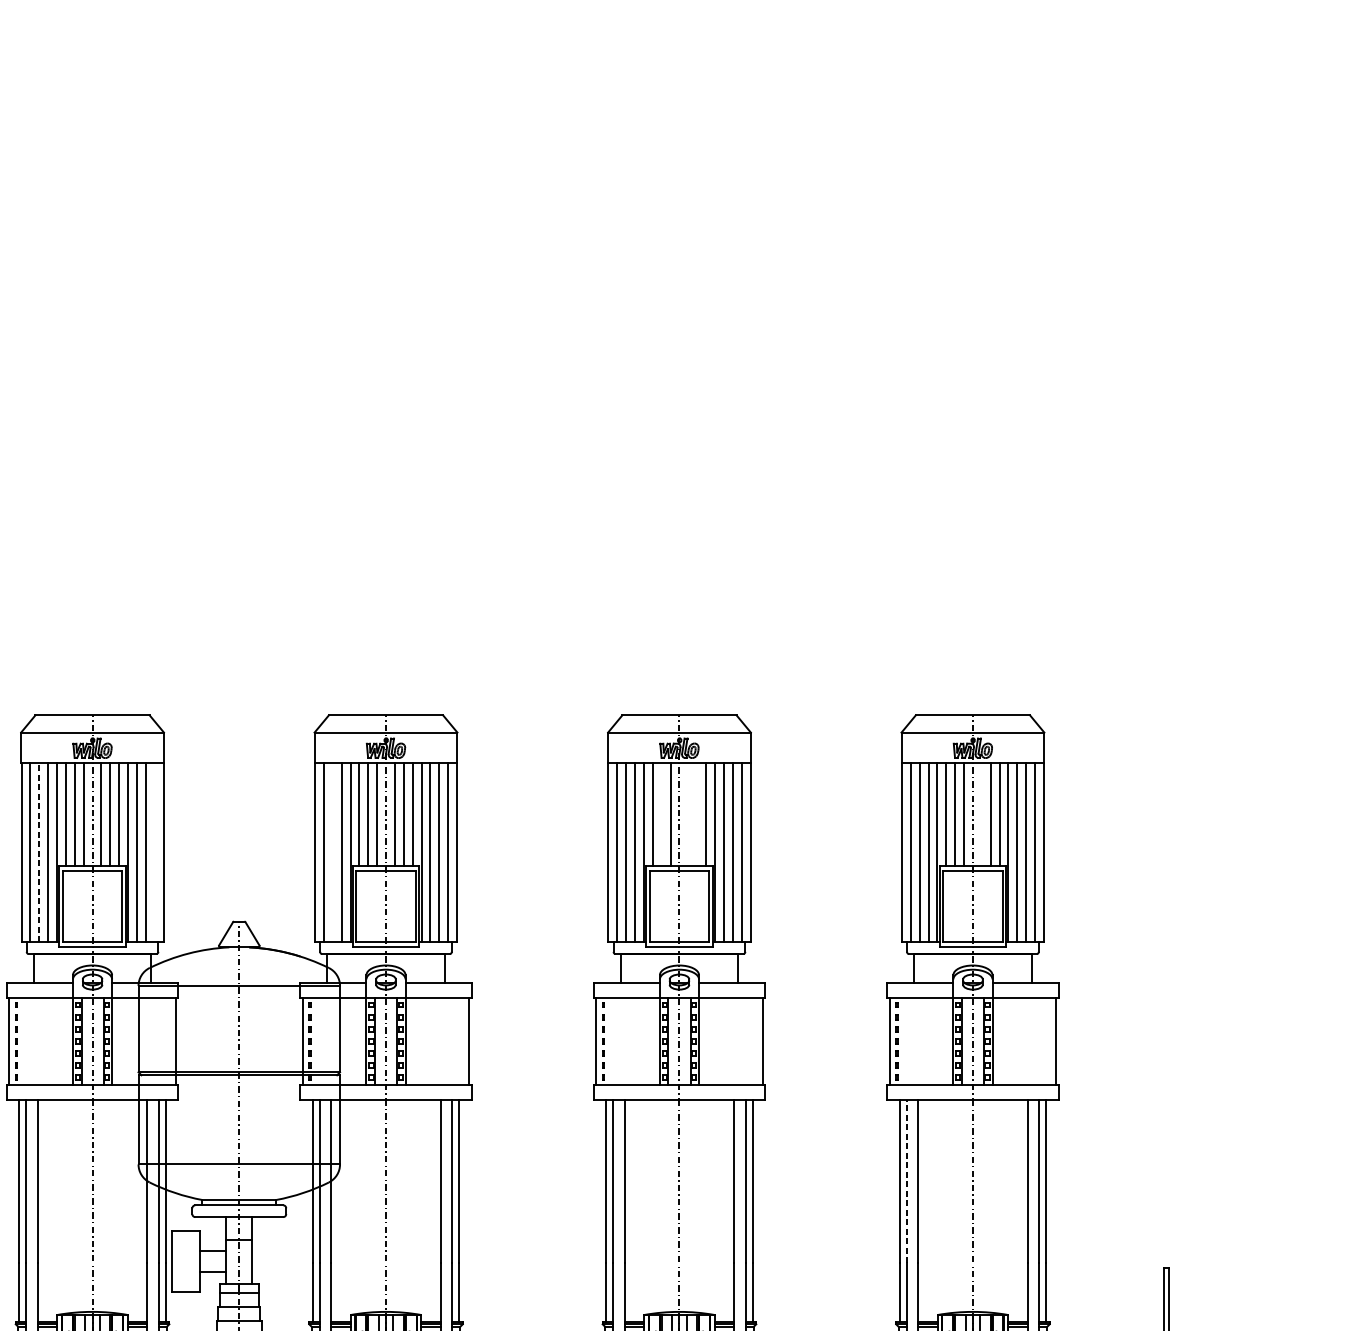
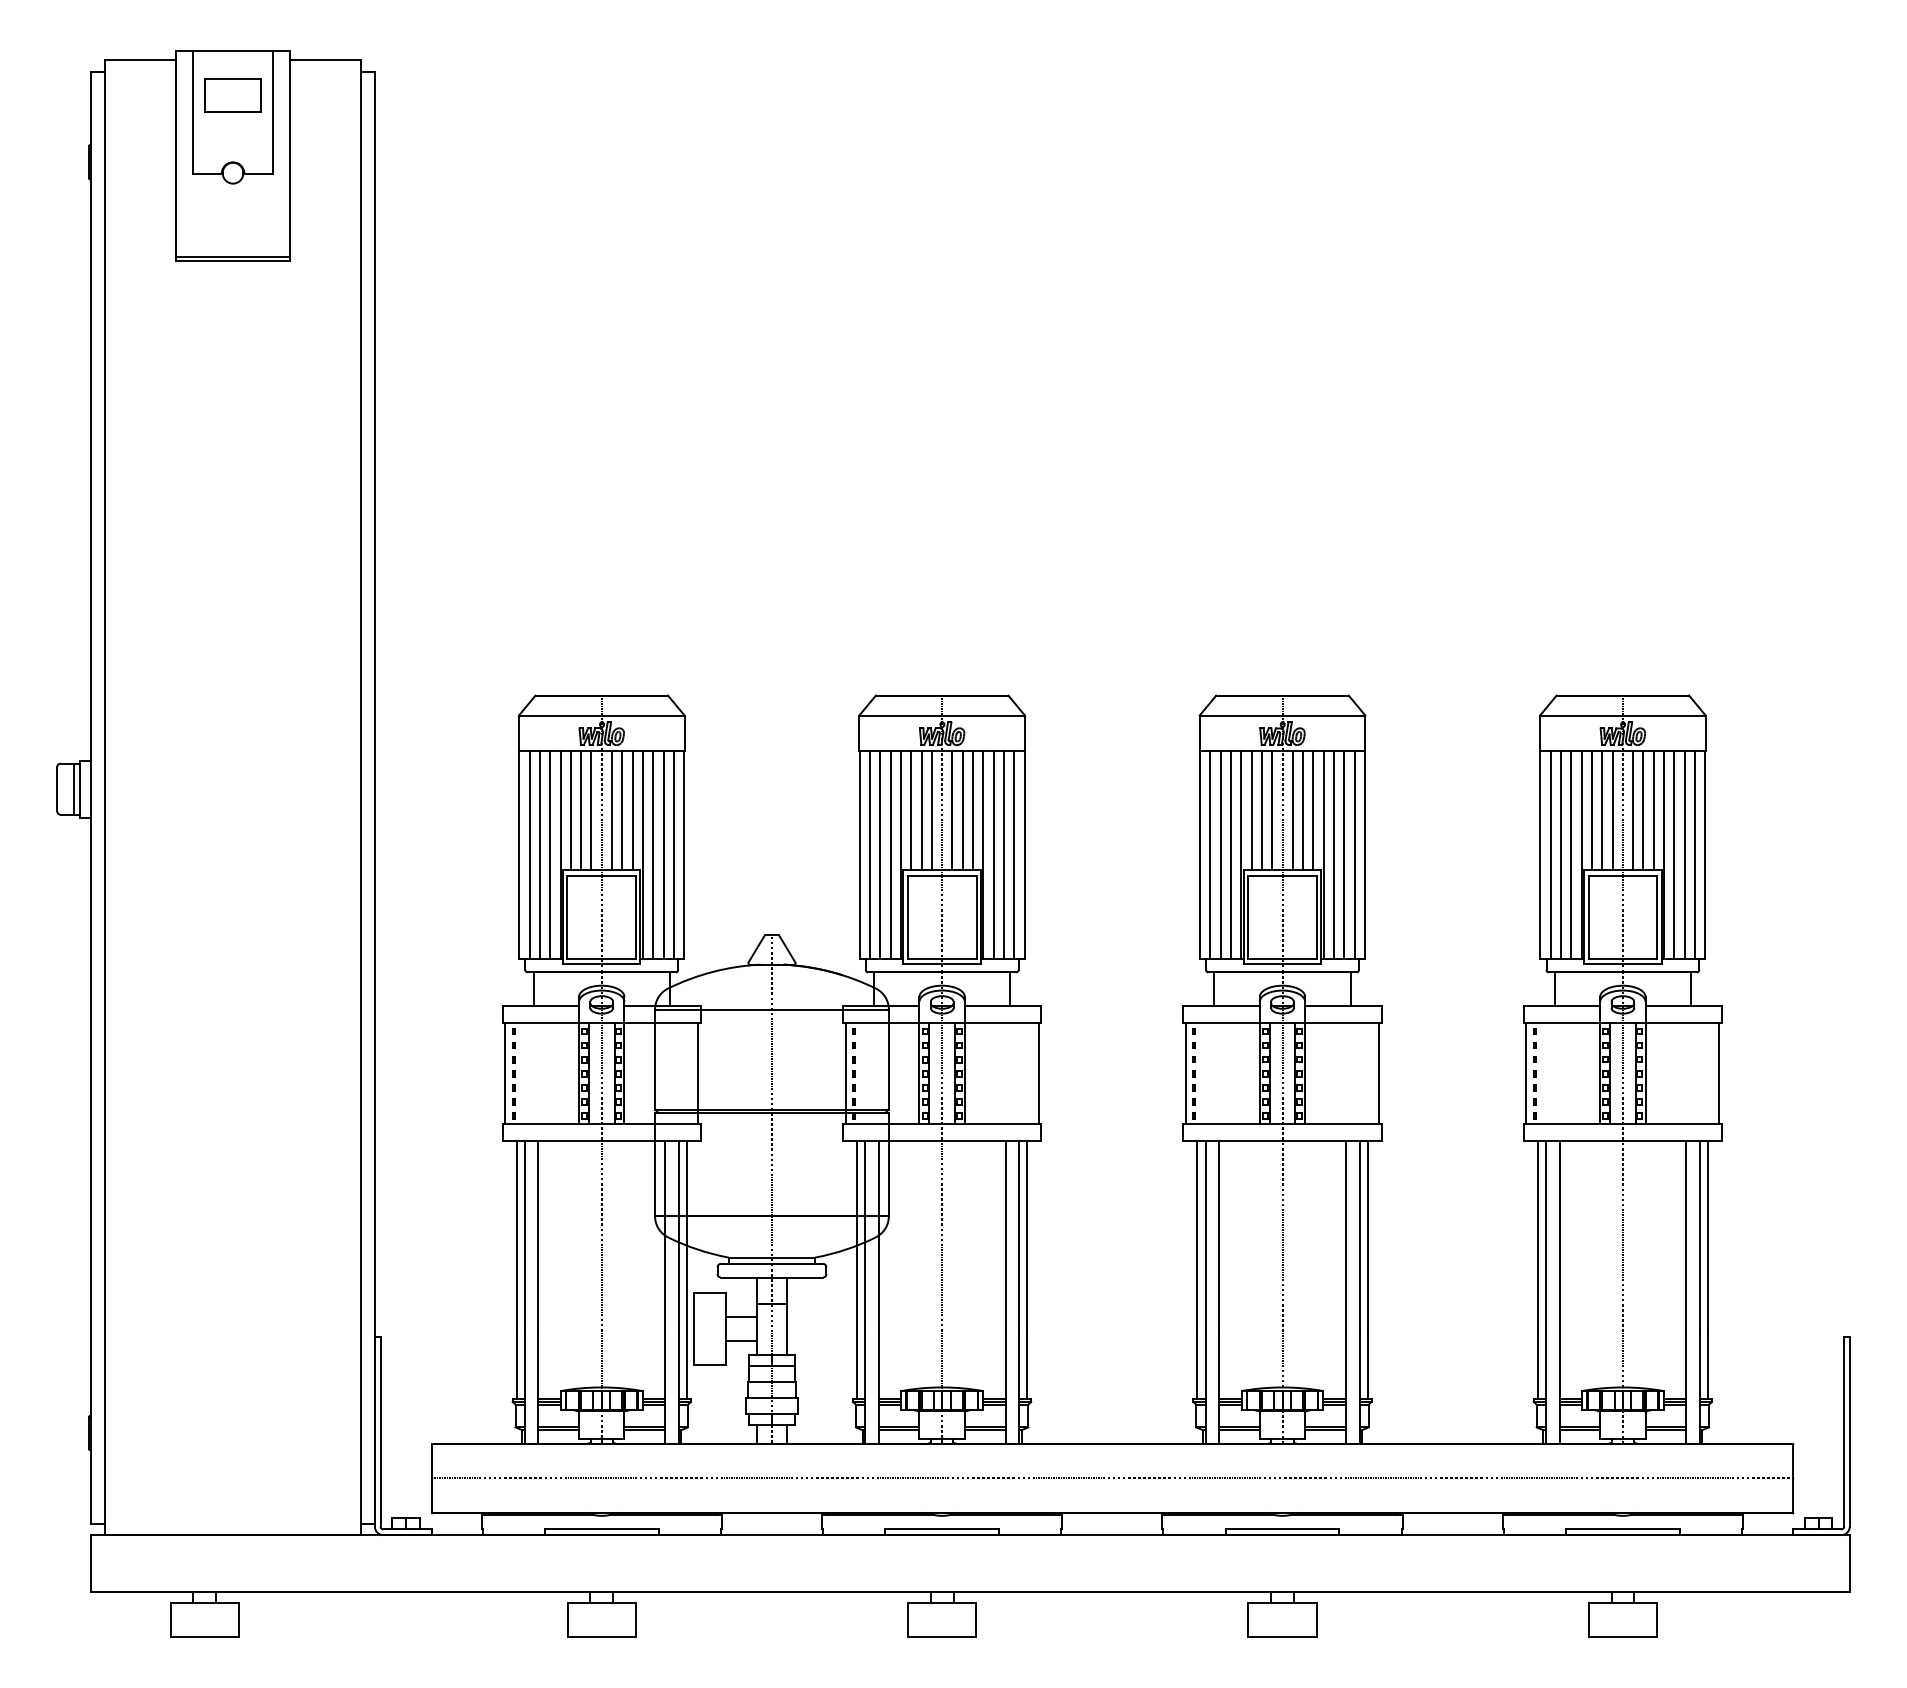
line: (661, 814) -> (1261, 810), added
line: (688, 814) -> (1292, 810), added
line: (697, 814) -> (1303, 810), added
line: (982, 814) -> (1633, 810), added
line: (38, 852) -> (539, 854), dashed -> solid
line: (154, 852) -> (673, 854), added
line: (332, 852) -> (880, 854), added
line: (906, 1181) -> (1545, 1236), dashed -> solid

